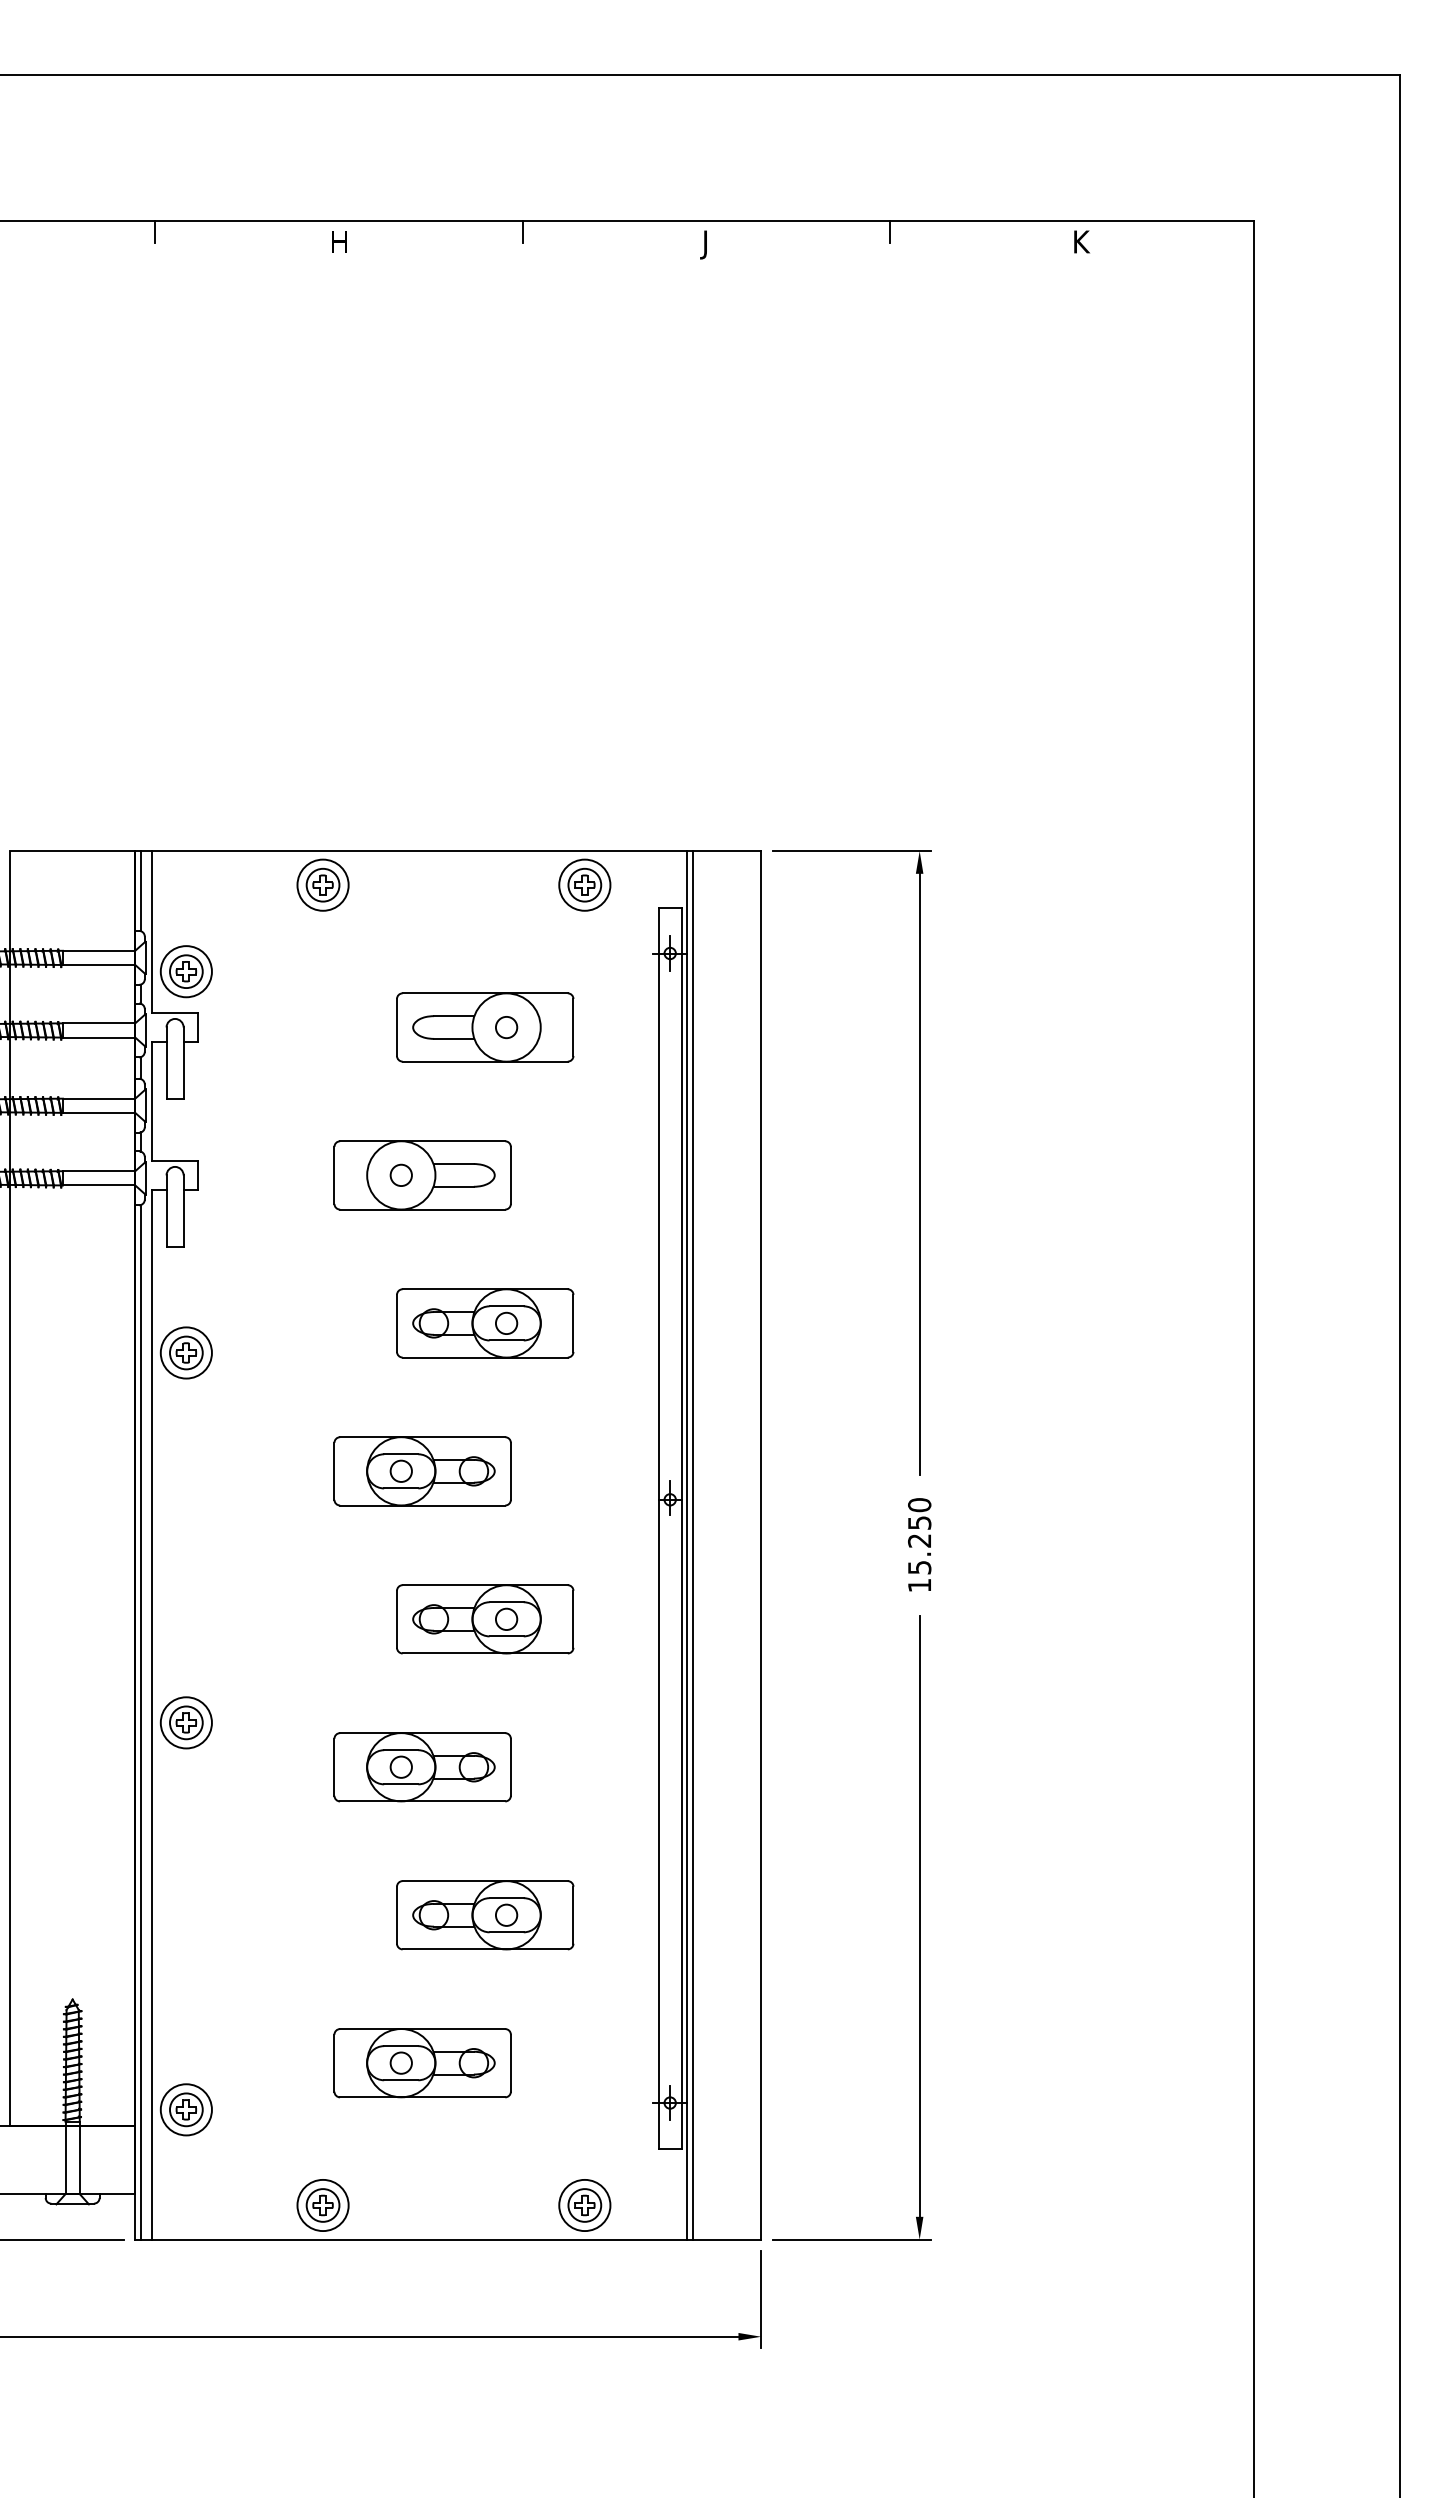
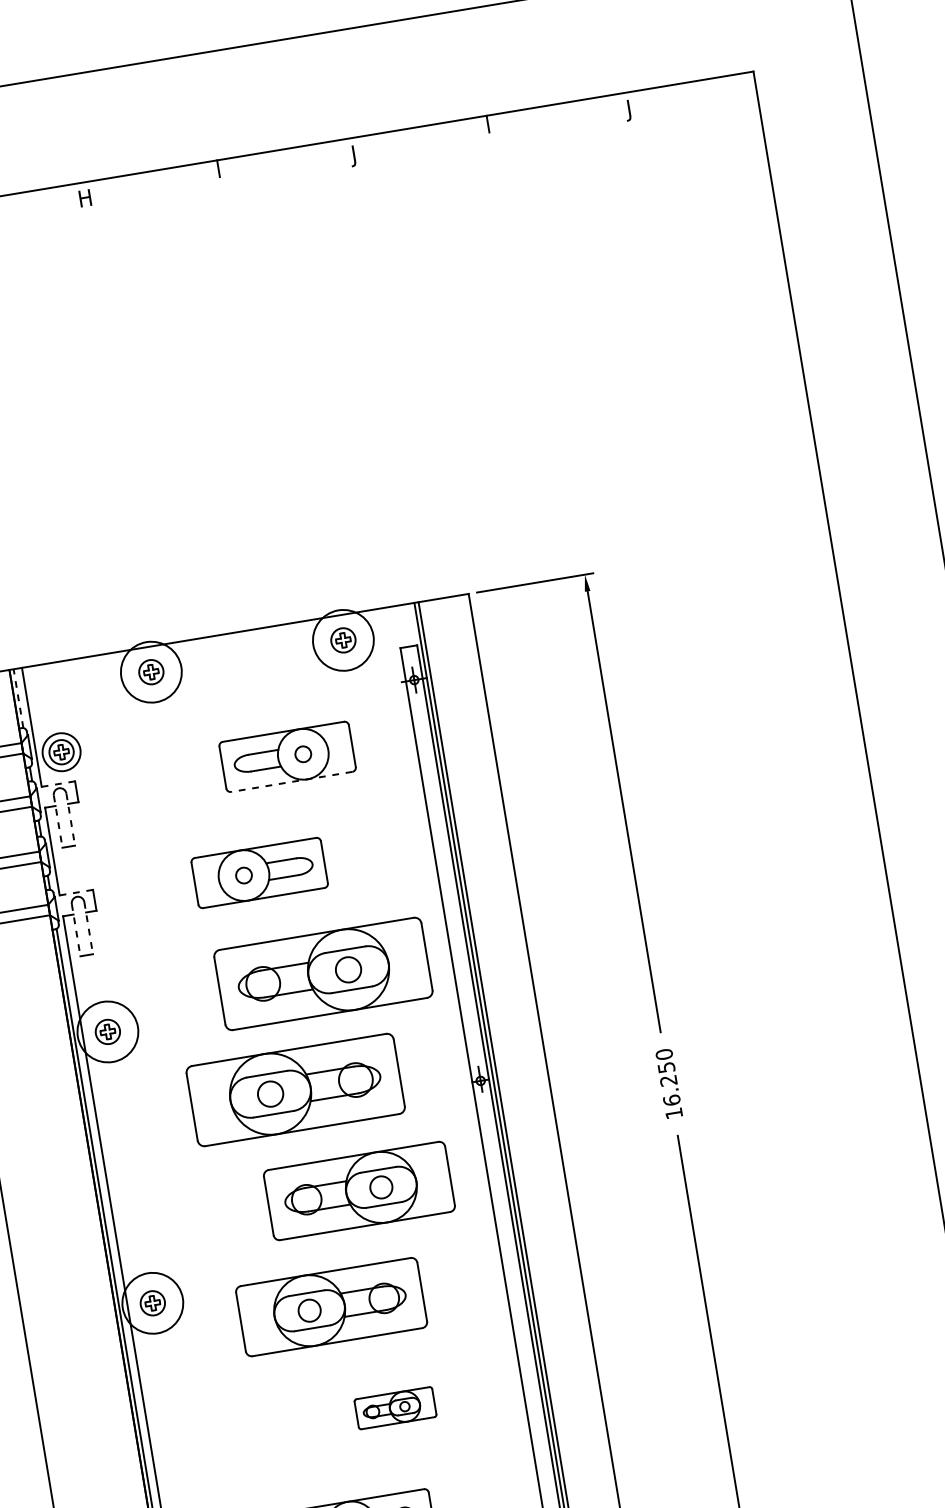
text: (1082, 244) -> (630, 109), K -> J
circle: (322, 884) -> (150, 671), size x1.6
circle: (584, 884) -> (343, 639), size x1.6
line: (140, 891) -> (18, 698), solid -> dashed
line: (175, 1013) -> (58, 784), solid -> dashed
line: (485, 1061) -> (291, 781), solid -> dashed
line: (166, 1063) -> (58, 822), solid -> dashed
line: (183, 1063) -> (70, 819), solid -> dashed
line: (175, 1161) -> (76, 892), solid -> dashed
line: (166, 1211) -> (76, 930), solid -> dashed
line: (183, 1211) -> (88, 928), solid -> dashed
part: (485, 1323) -> (323, 974), size x1.6
circle: (185, 1352) -> (107, 1031), size x1.6
part: (422, 1471) -> (295, 1090), size x1.6
text: (919, 1567) -> (671, 1100), 15.250 -> 16.250
part: (485, 1619) -> (359, 1191), size x1.4
circle: (185, 1722) -> (152, 1303), size x1.6
part: (422, 1767) -> (331, 1307), size x1.4
part: (485, 1915) -> (395, 1408), size x0.6

